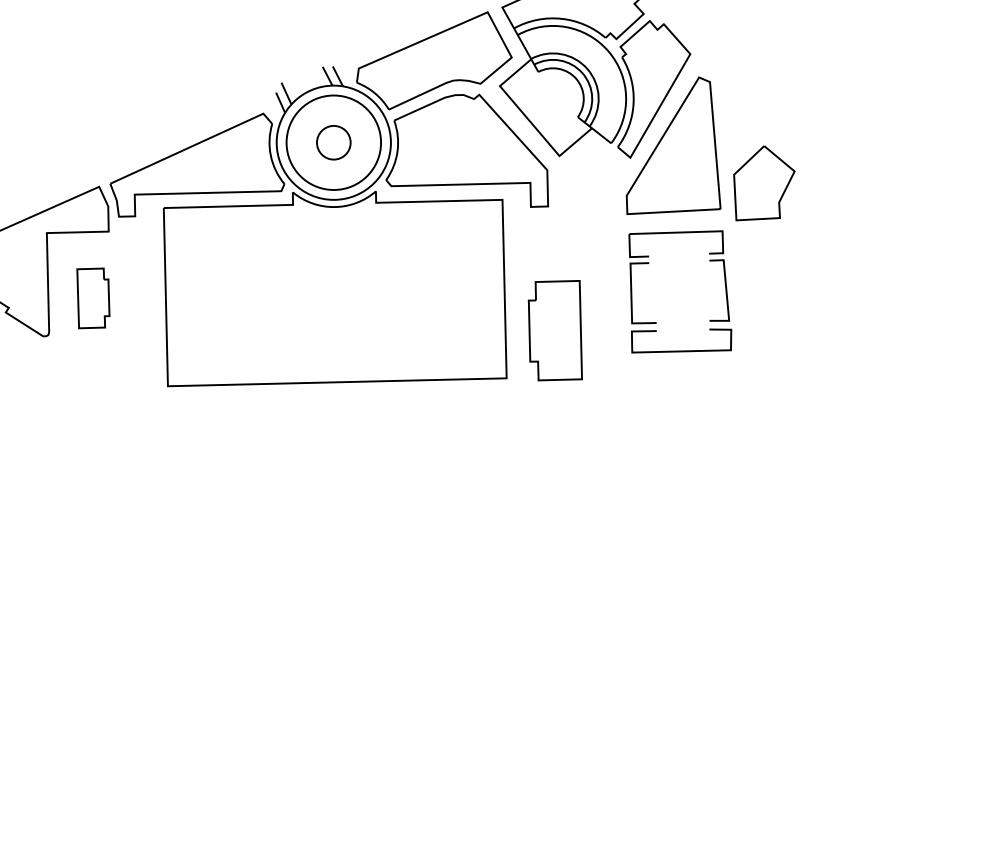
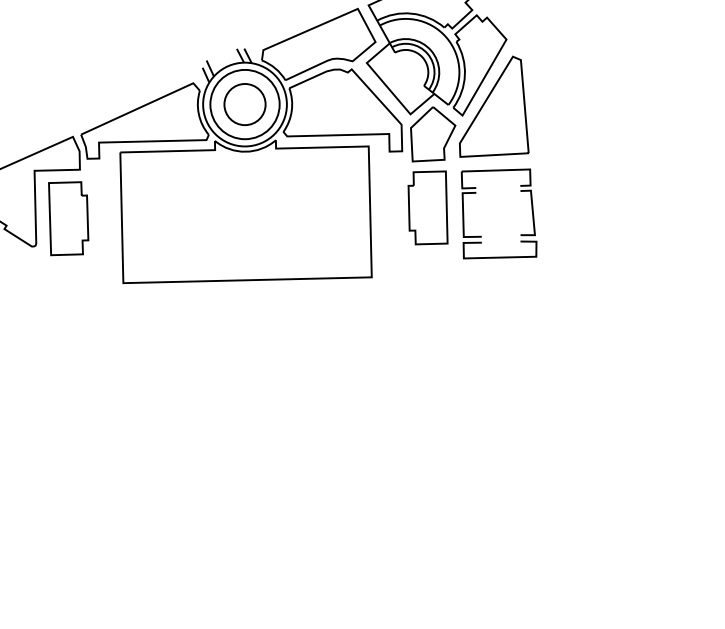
circle: (333, 142) -> (244, 104), size x1.67
part: (764, 183) -> (433, 134), moved
part: (93, 298) -> (68, 218), size x1.67
part: (554, 330) -> (427, 207), moved

